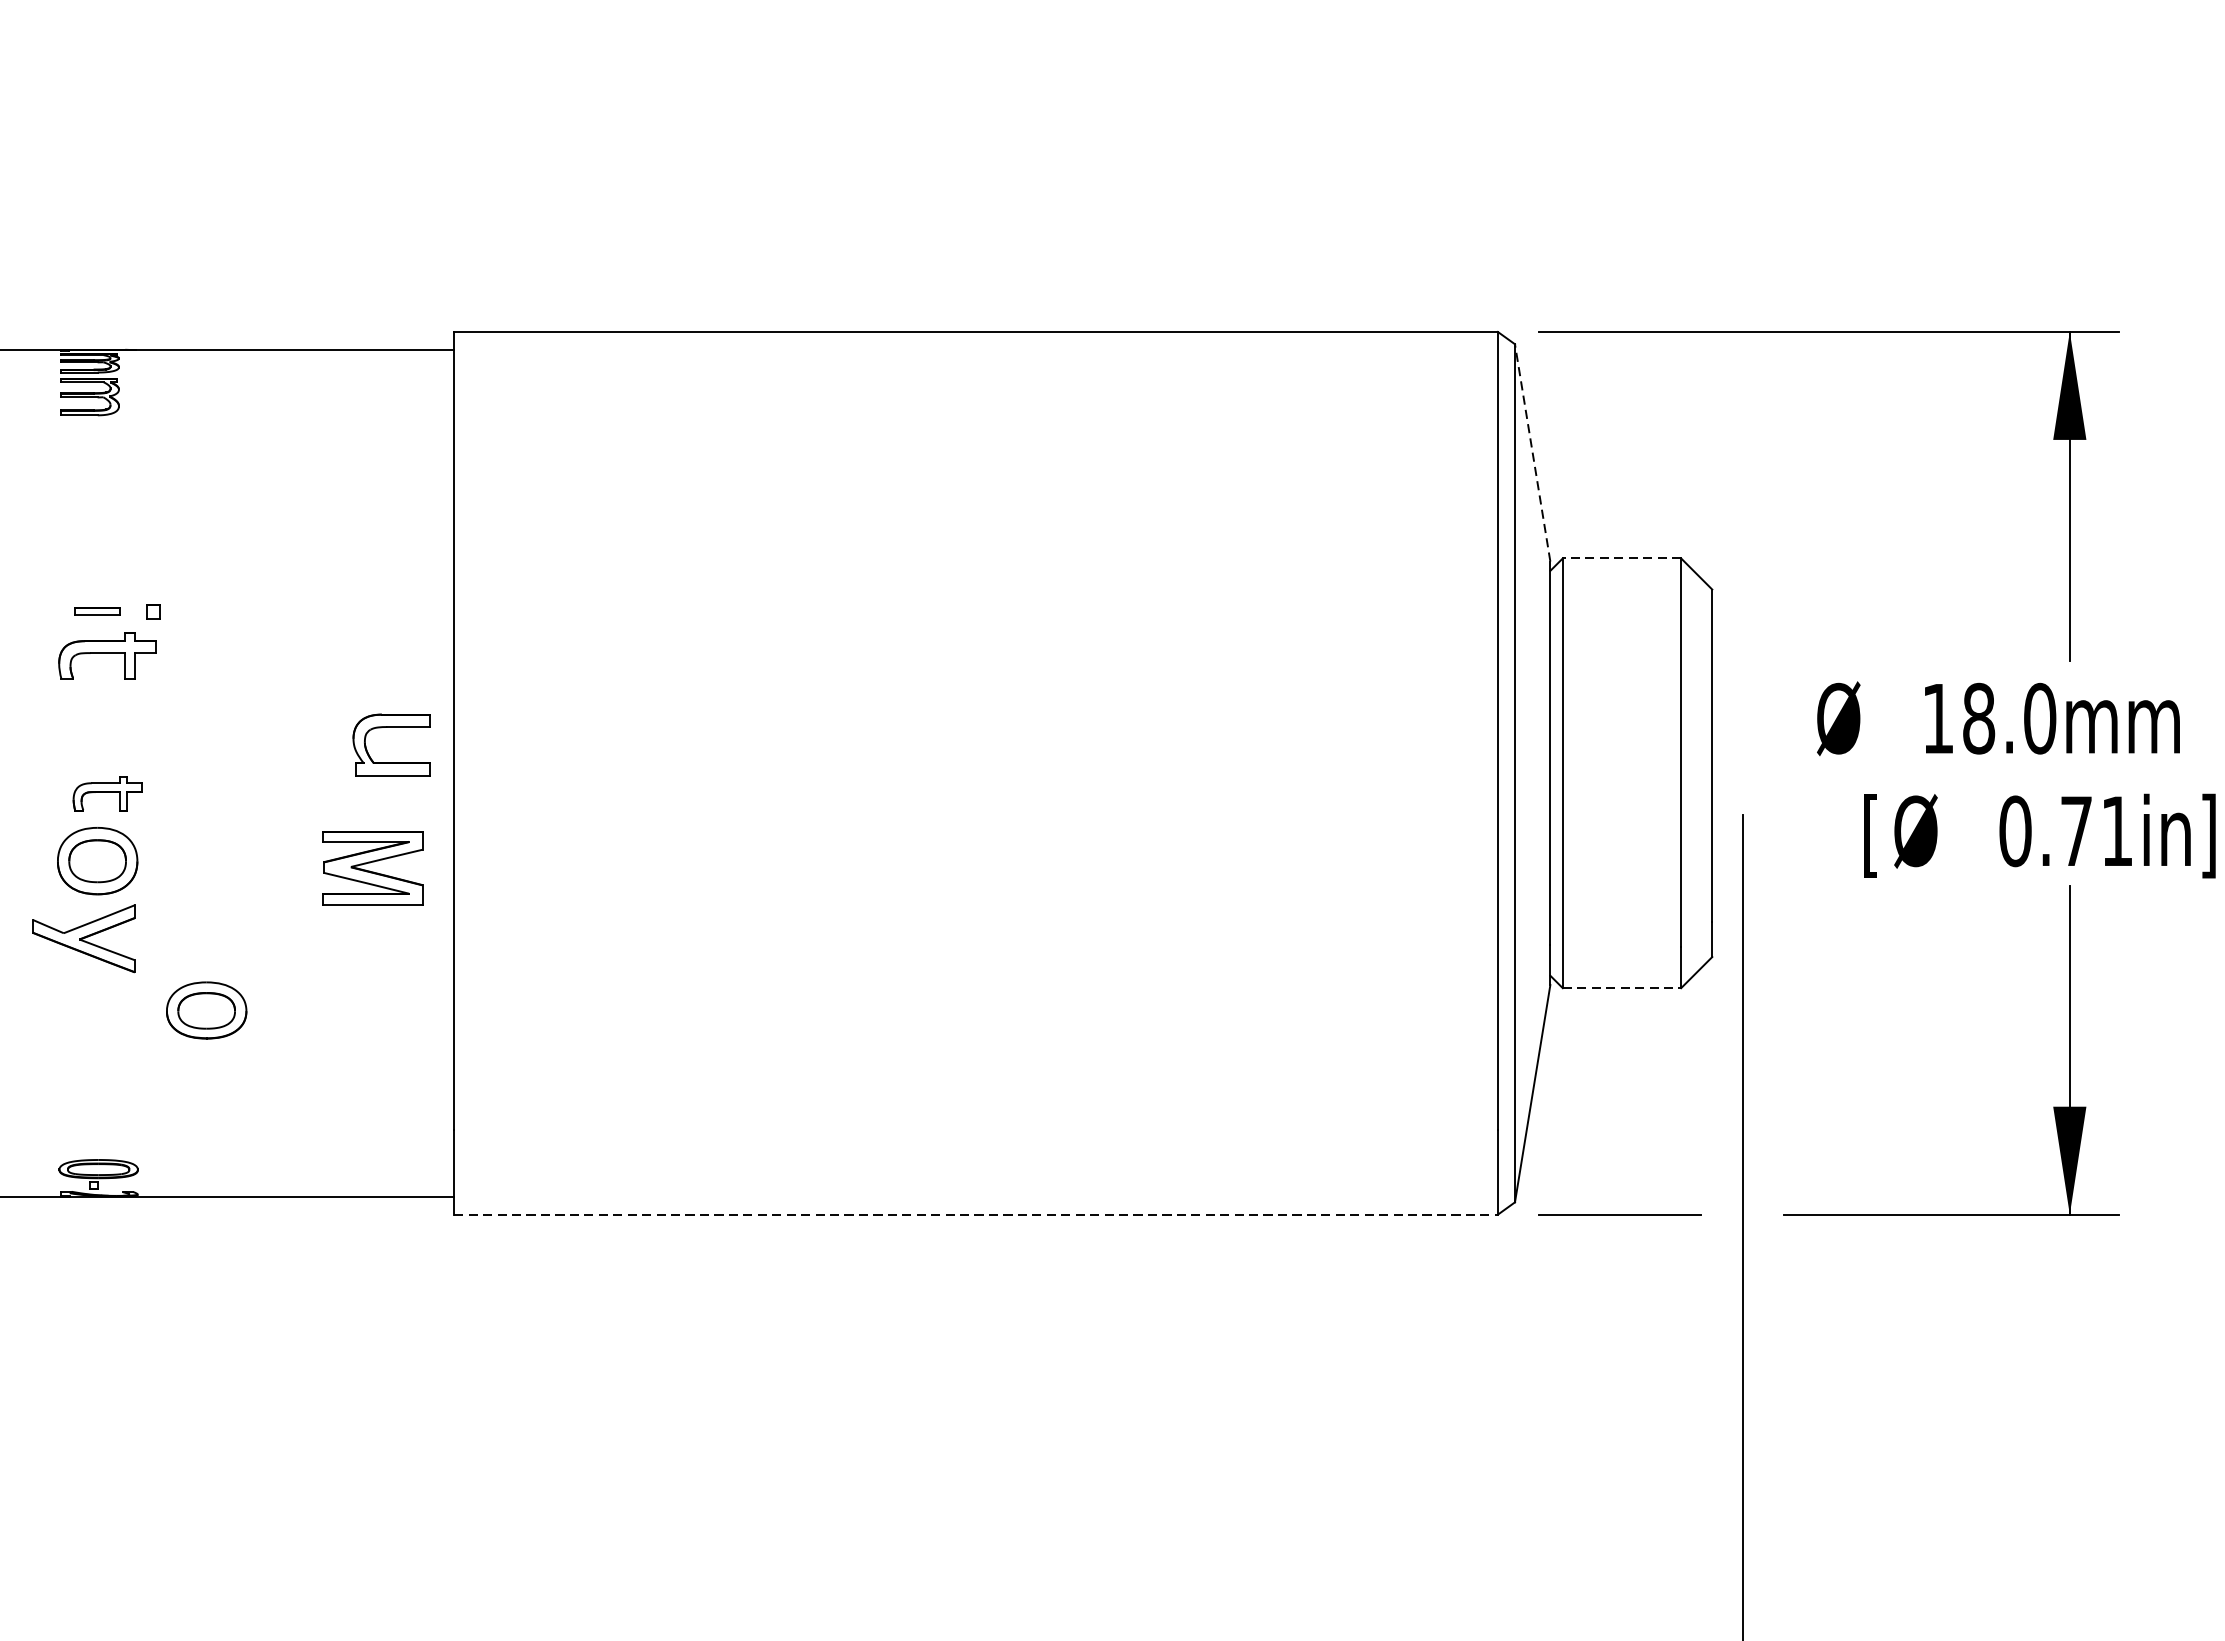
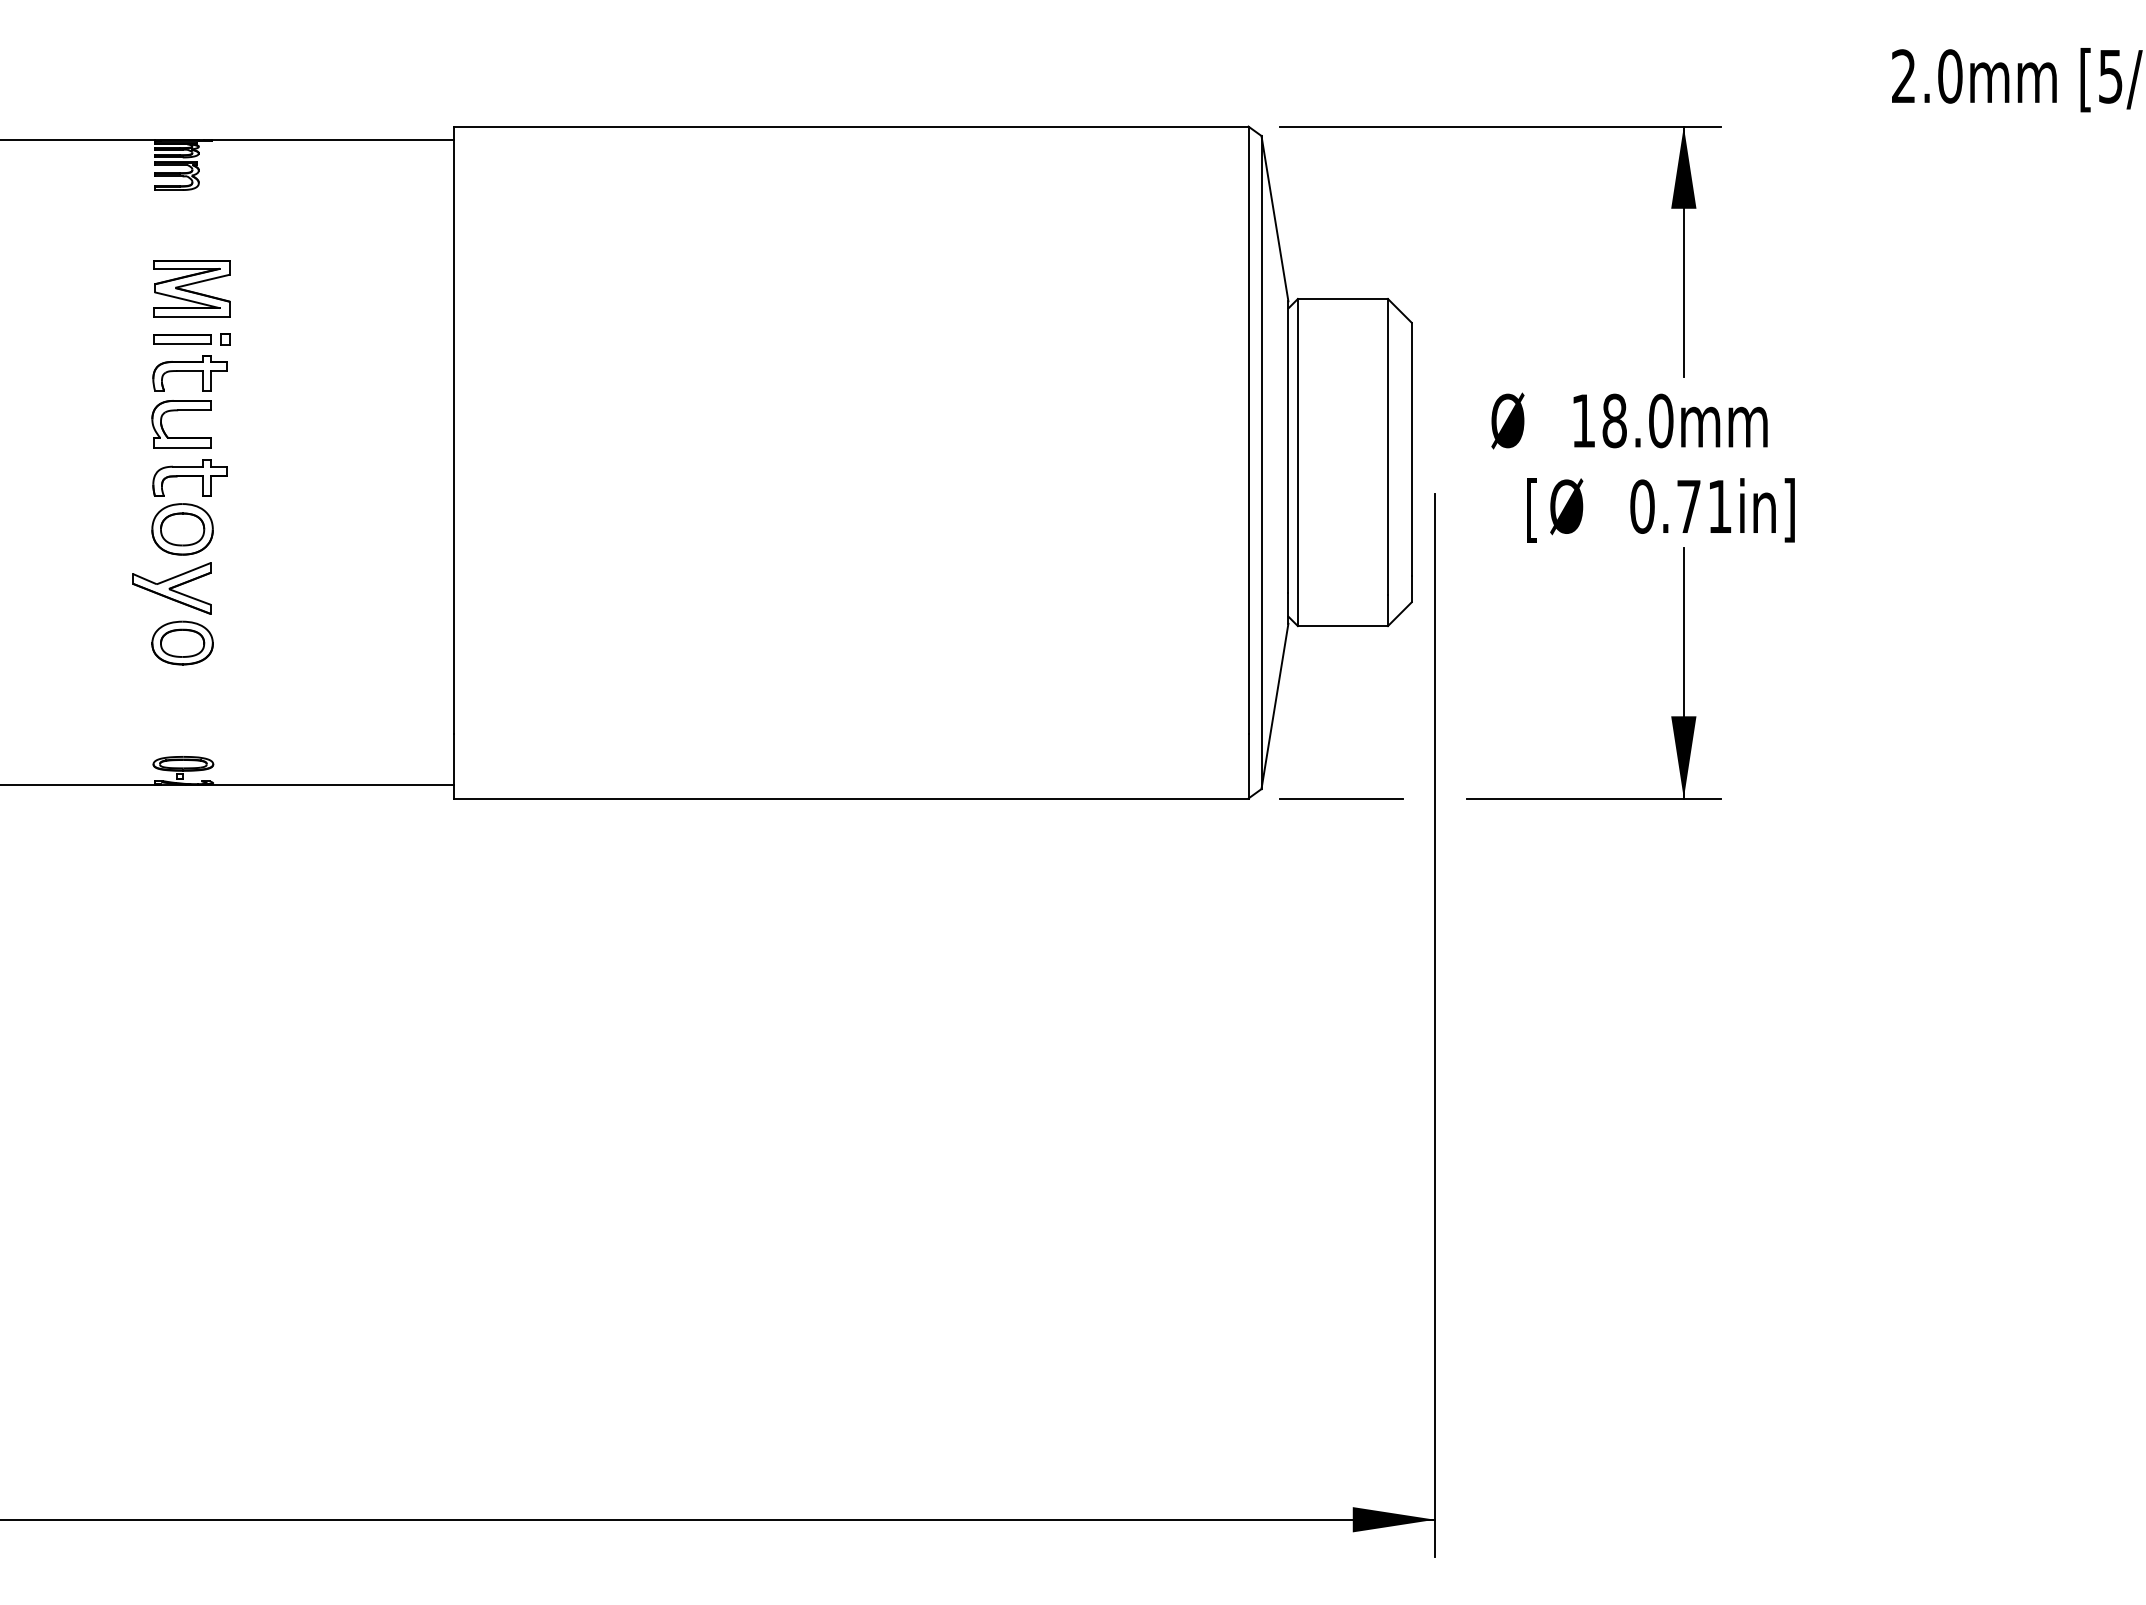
line: (1532, 452) -> (1274, 218), dashed -> solid
line: (1621, 557) -> (1342, 298), dashed -> solid
part: (97, 611) -> (182, 339), size x1.67
part: (391, 762) -> (181, 437), moved
part: (106, 792) -> (189, 477), size x1.43
part: (372, 867) -> (191, 288), moved
line: (1622, 988) -> (1343, 626), dashed -> solid
part: (206, 1009) -> (182, 642), moved
line: (976, 1214) -> (851, 798), dashed -> solid

